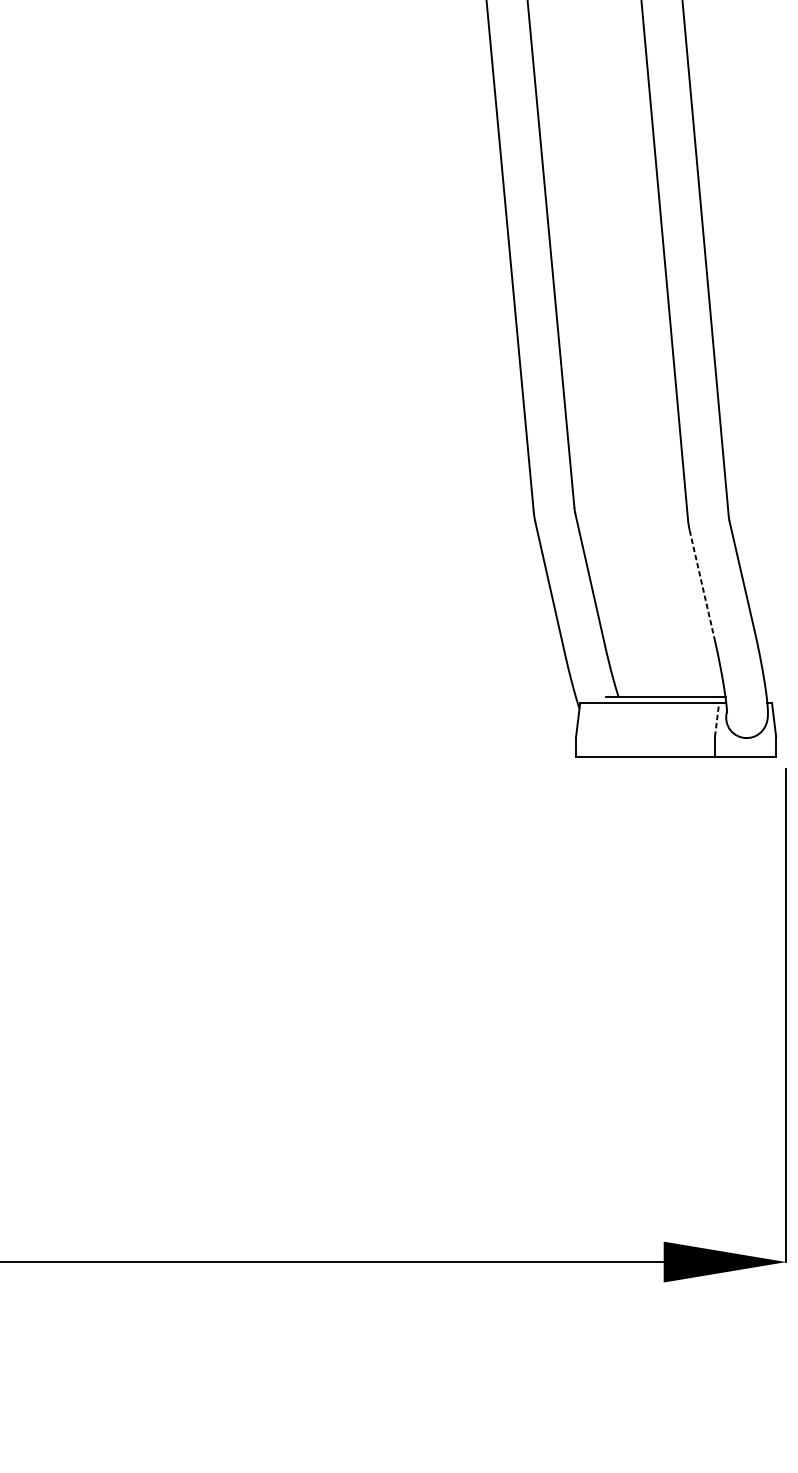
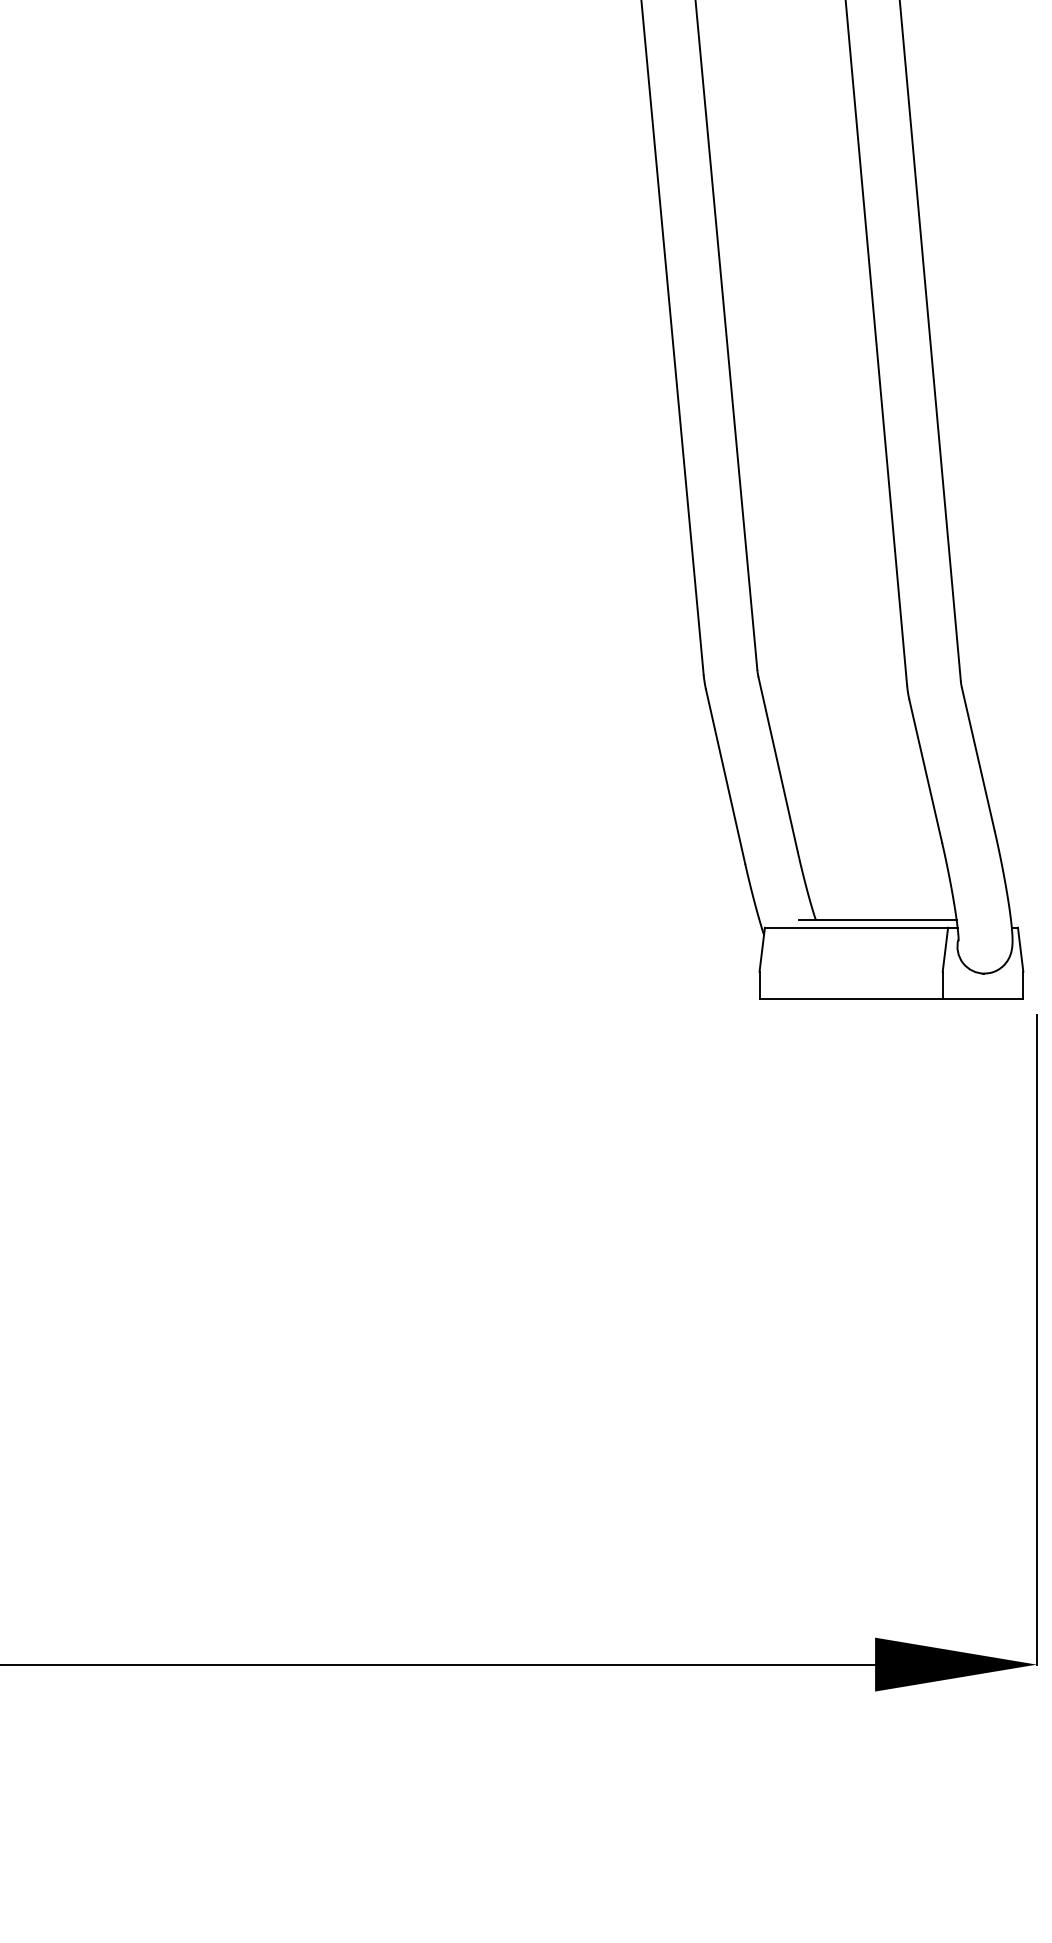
line: (701, 584) -> (925, 771), dashed -> solid
line: (717, 719) -> (945, 949), dashed -> solid

